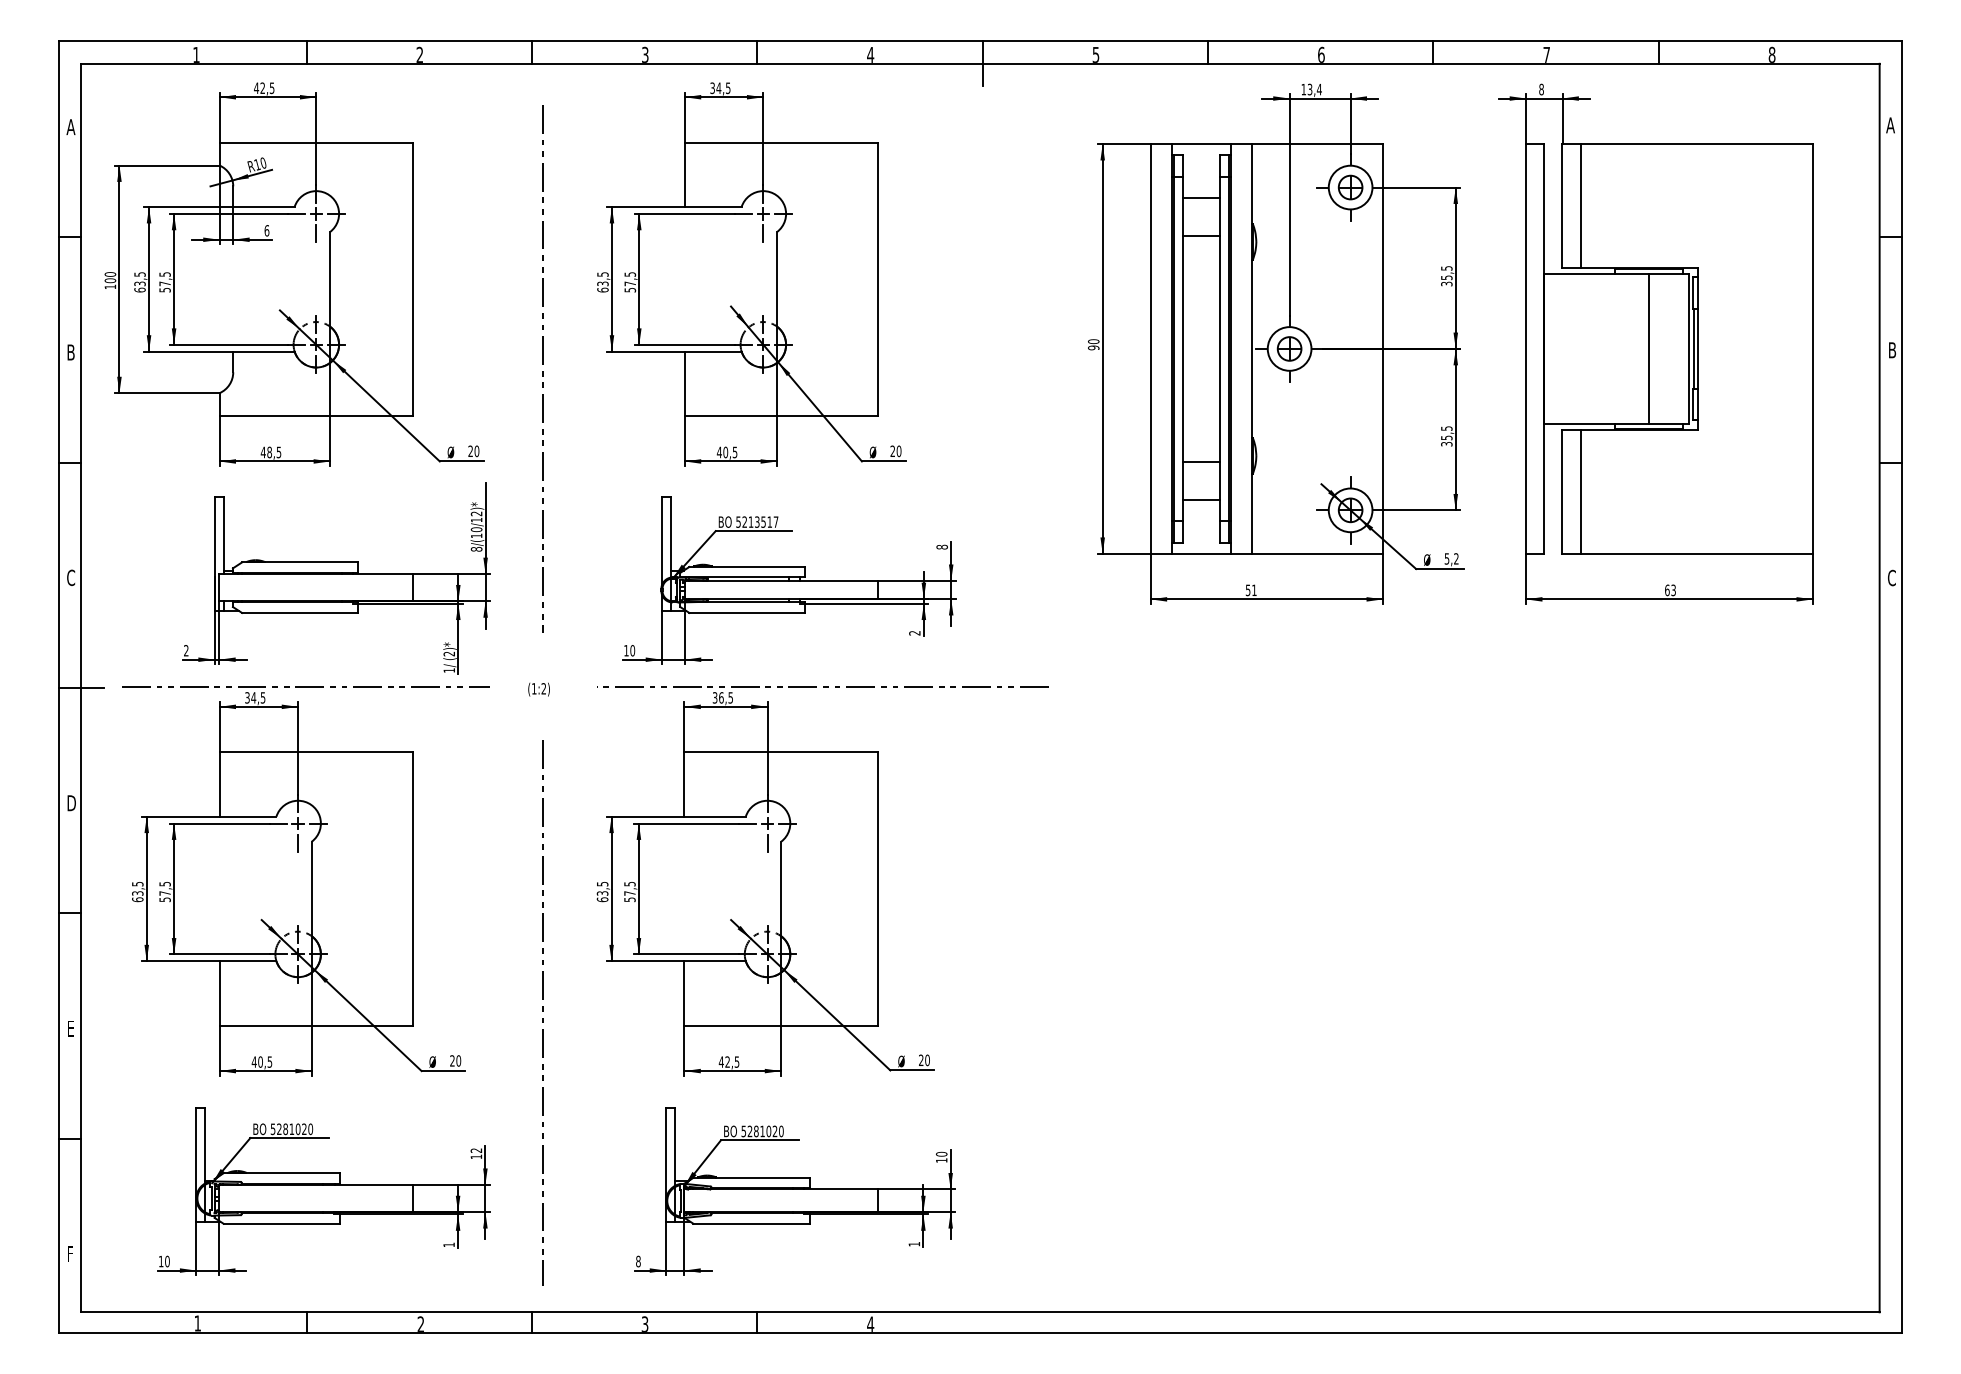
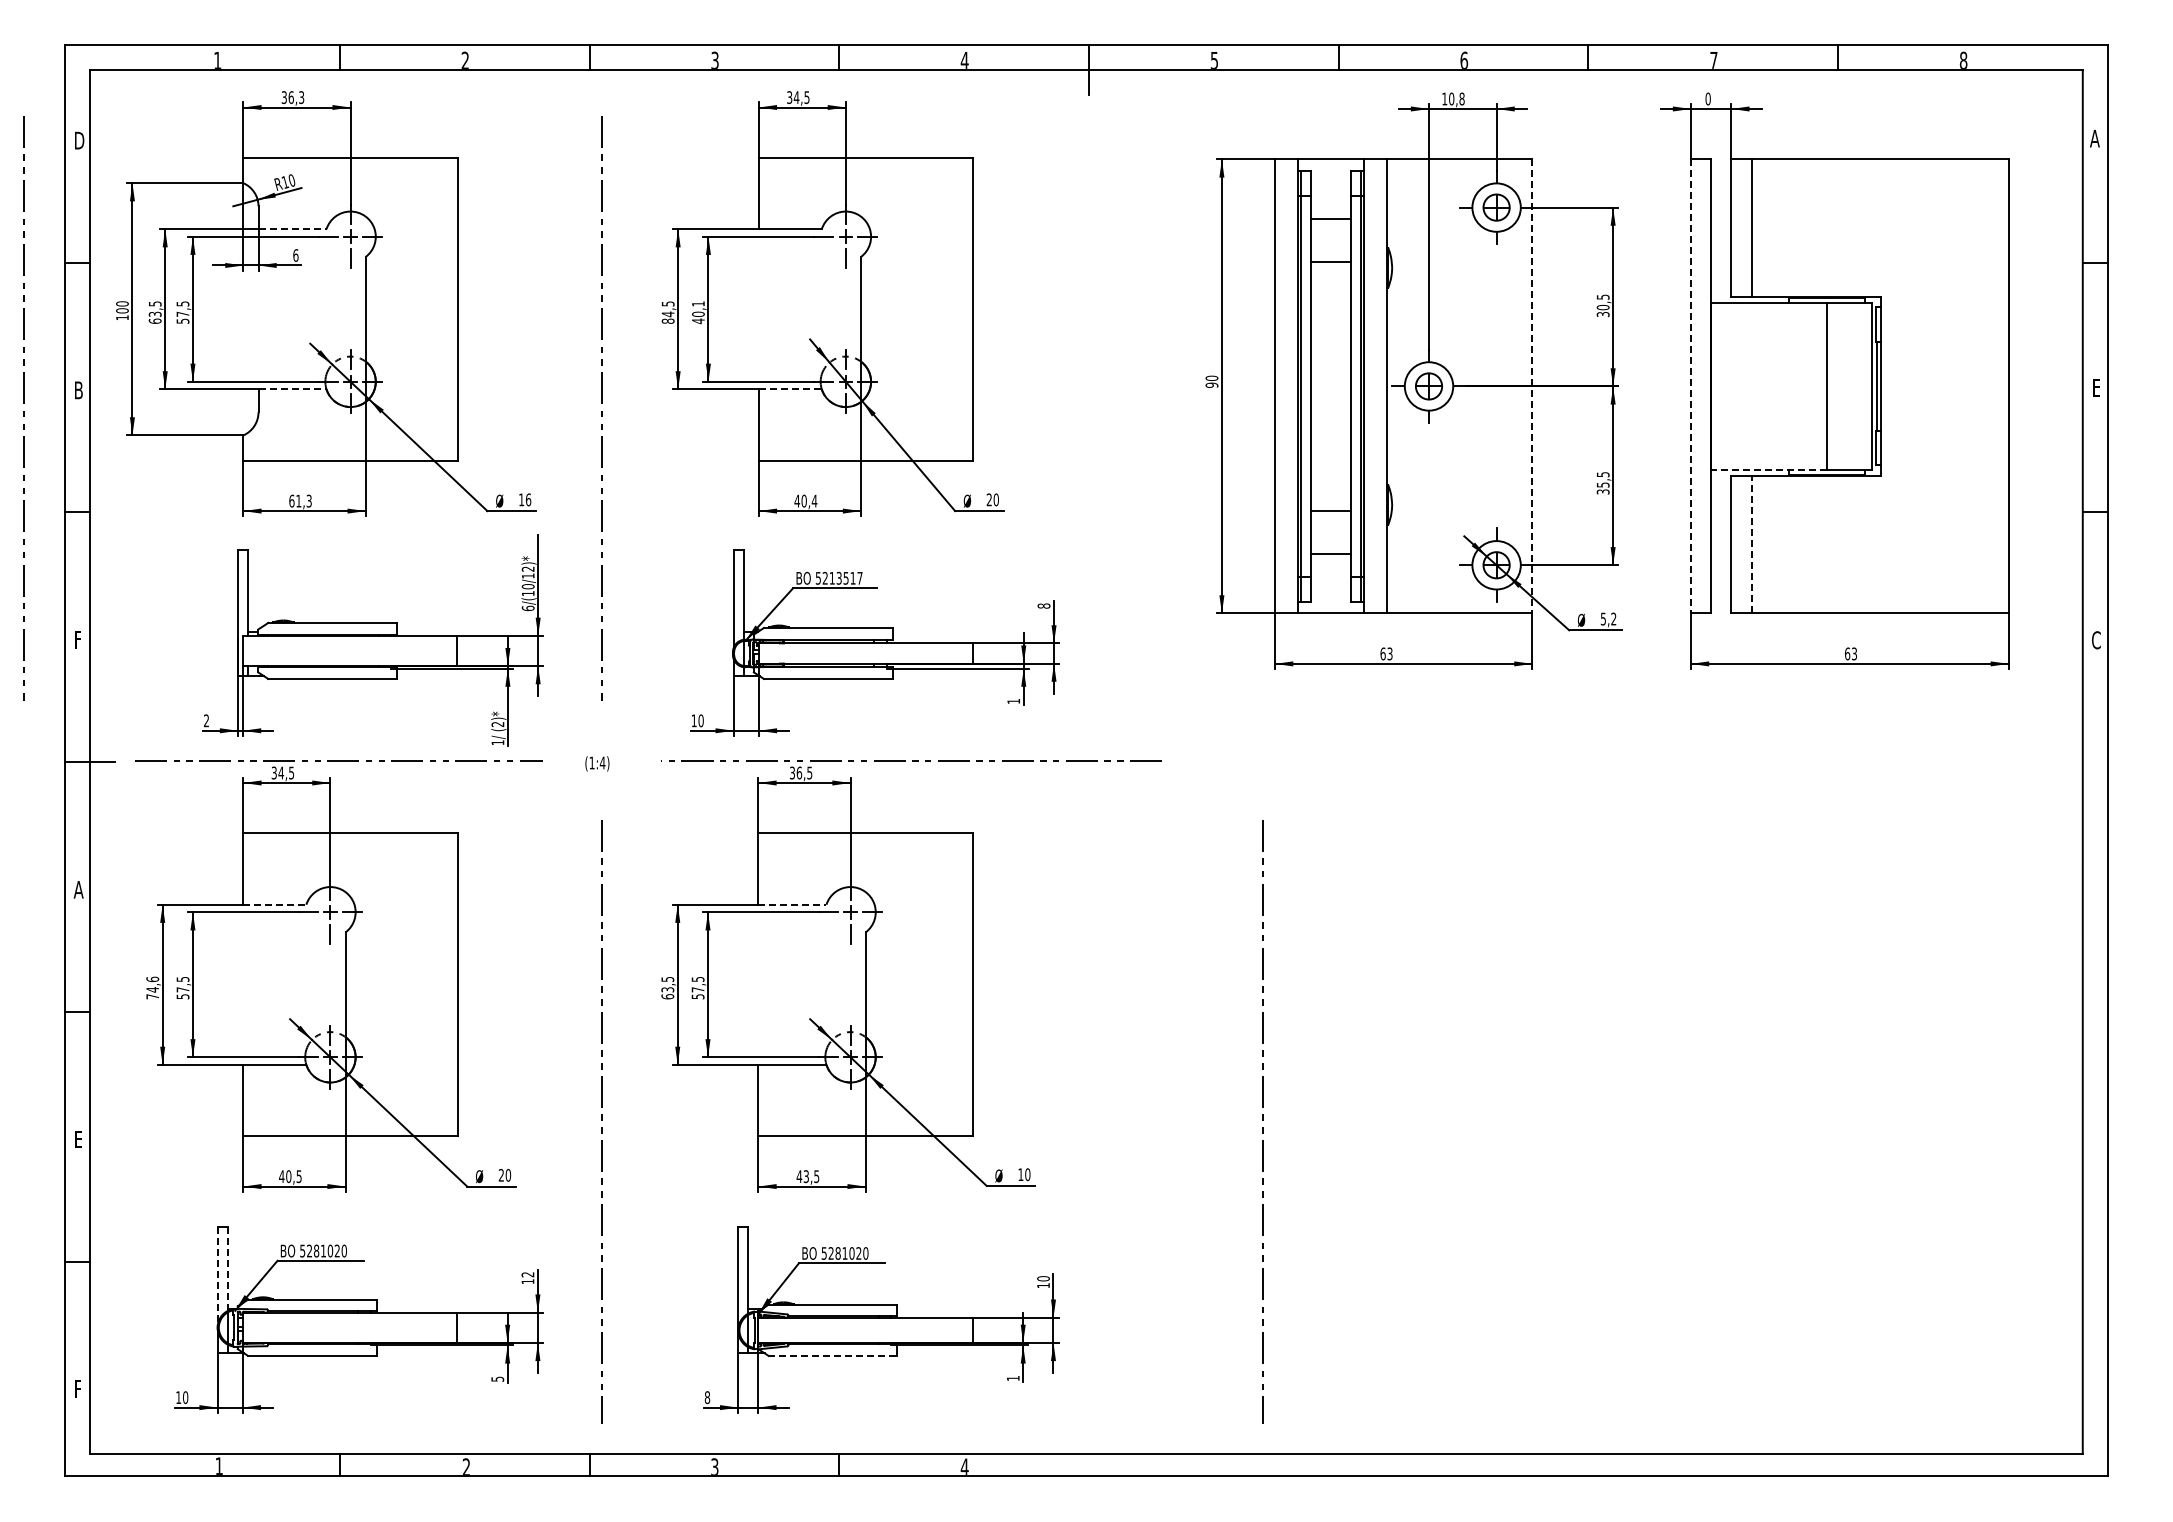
text: (263, 88) -> (292, 97), 42,5 -> 36,3
text: (1314, 89) -> (1456, 98), 13,4 -> 10,8
text: (1540, 89) -> (1707, 99), 8 -> 0
text: (70, 126) -> (78, 140), A -> D
line: (264, 207) -> (293, 229), solid -> dashed
text: (1446, 277) -> (1602, 307), 35,5 -> 30,5
text: (630, 282) -> (698, 312), 57,5 -> 40,1
text: (602, 286) -> (667, 317), 63,5 -> 84,5
line: (1383, 349) -> (1532, 386), solid -> dashed
line: (1526, 349) -> (1691, 386), solid -> dashed
text: (1892, 349) -> (2096, 387), B -> E
line: (264, 351) -> (293, 389), solid -> dashed
line: (713, 351) -> (790, 389), solid -> dashed
line: (21, 371) -> (23, 411), added
line: (1596, 423) -> (1768, 469), solid -> dashed
text: (474, 450) -> (525, 499), 20 -> 16
text: (271, 451) -> (300, 500), 48,5 -> 61,3
text: (735, 451) -> (814, 500), 40,5 -> 40,4
line: (1580, 491) -> (1751, 544), solid -> dashed
text: (476, 549) -> (527, 608), 8/(10/12)* -> 6/(10/12)*
text: (70, 578) -> (78, 640), C -> F
text: (1251, 589) -> (1386, 653), 51 -> 63
text: (914, 633) -> (1013, 701), 2 -> 1
text: (543, 688) -> (602, 762), (1:2) -> (1:4)
text: (70, 802) -> (78, 889), D -> A
line: (248, 816) -> (275, 904), solid -> dashed
line: (715, 816) -> (792, 904), solid -> dashed
text: (137, 891) -> (152, 987), 63,5 -> 74,6
line: (1139, 1011) -> (1262, 1120), added
text: (920, 1060) -> (1020, 1174), 20 -> 10
text: (726, 1061) -> (805, 1176), 42,5 -> 43,5
line: (205, 1145) -> (227, 1269), solid -> dashed
line: (196, 1152) -> (217, 1276), solid -> dashed
line: (752, 1223) -> (833, 1355), solid -> dashed
text: (448, 1244) -> (497, 1378), 1 -> 5

